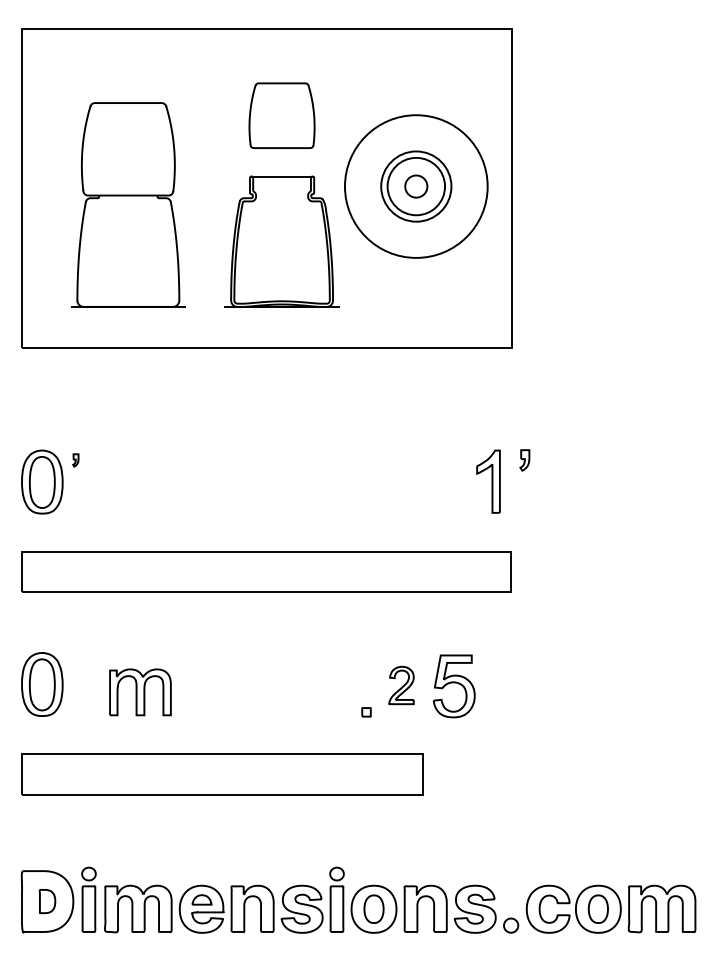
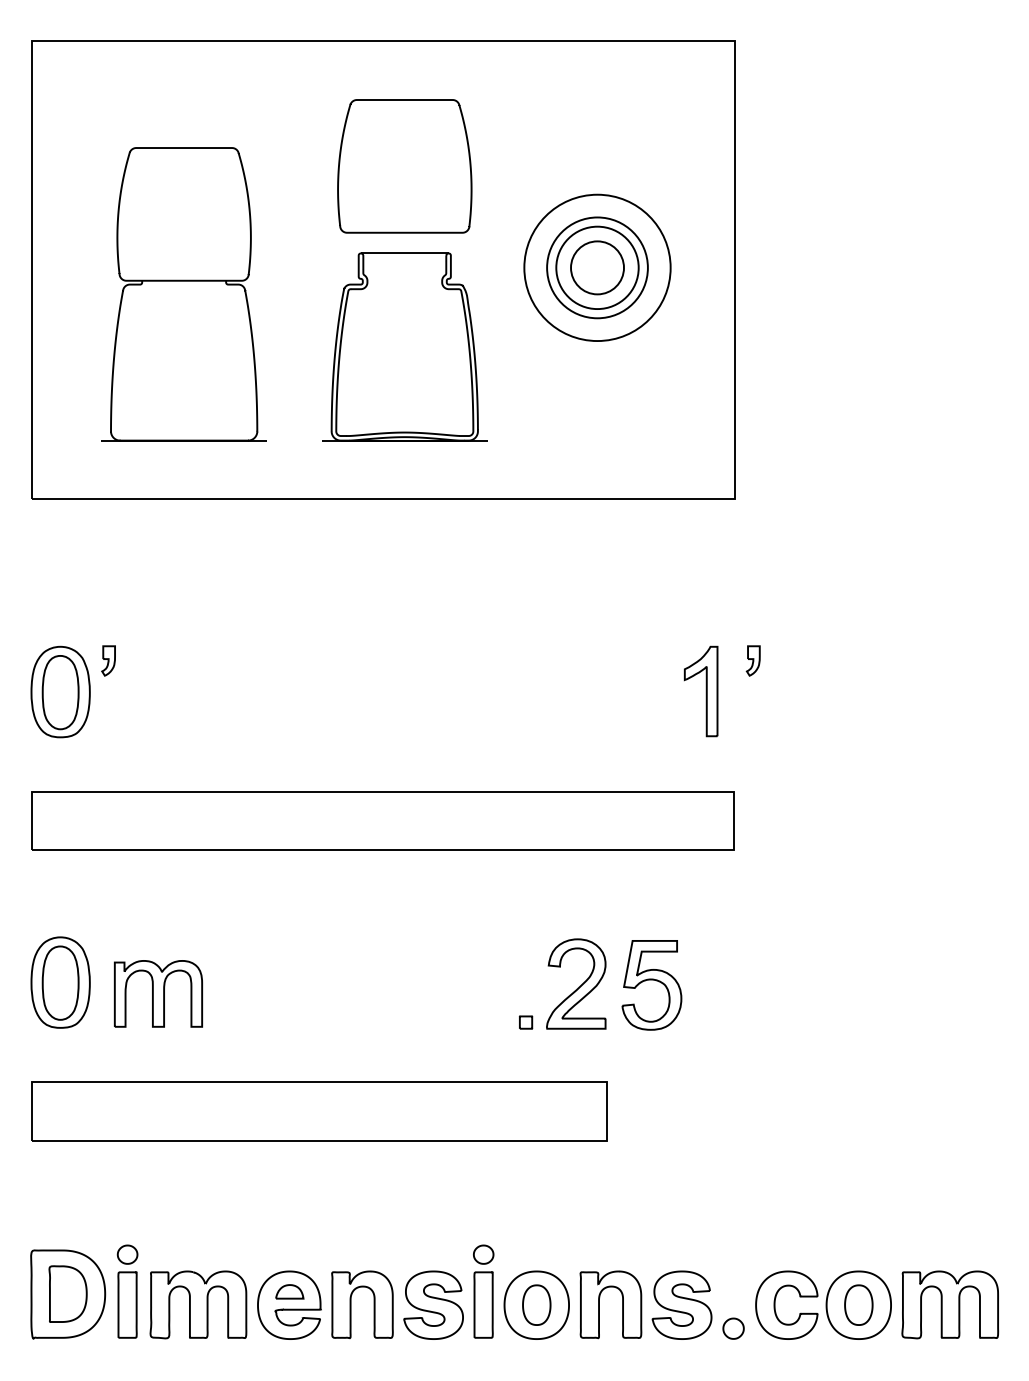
part: (281, 115) -> (403, 165), size x1.43
circle: (415, 186) -> (596, 267), size x1.67
circle: (416, 186) -> (597, 267), size x0.71
part: (75, 460) -> (108, 661), size x1.67
part: (401, 685) -> (576, 984), size x1.67
part: (140, 692) -> (158, 994), moved
part: (47, 901) -> (68, 1294), size x1.67

